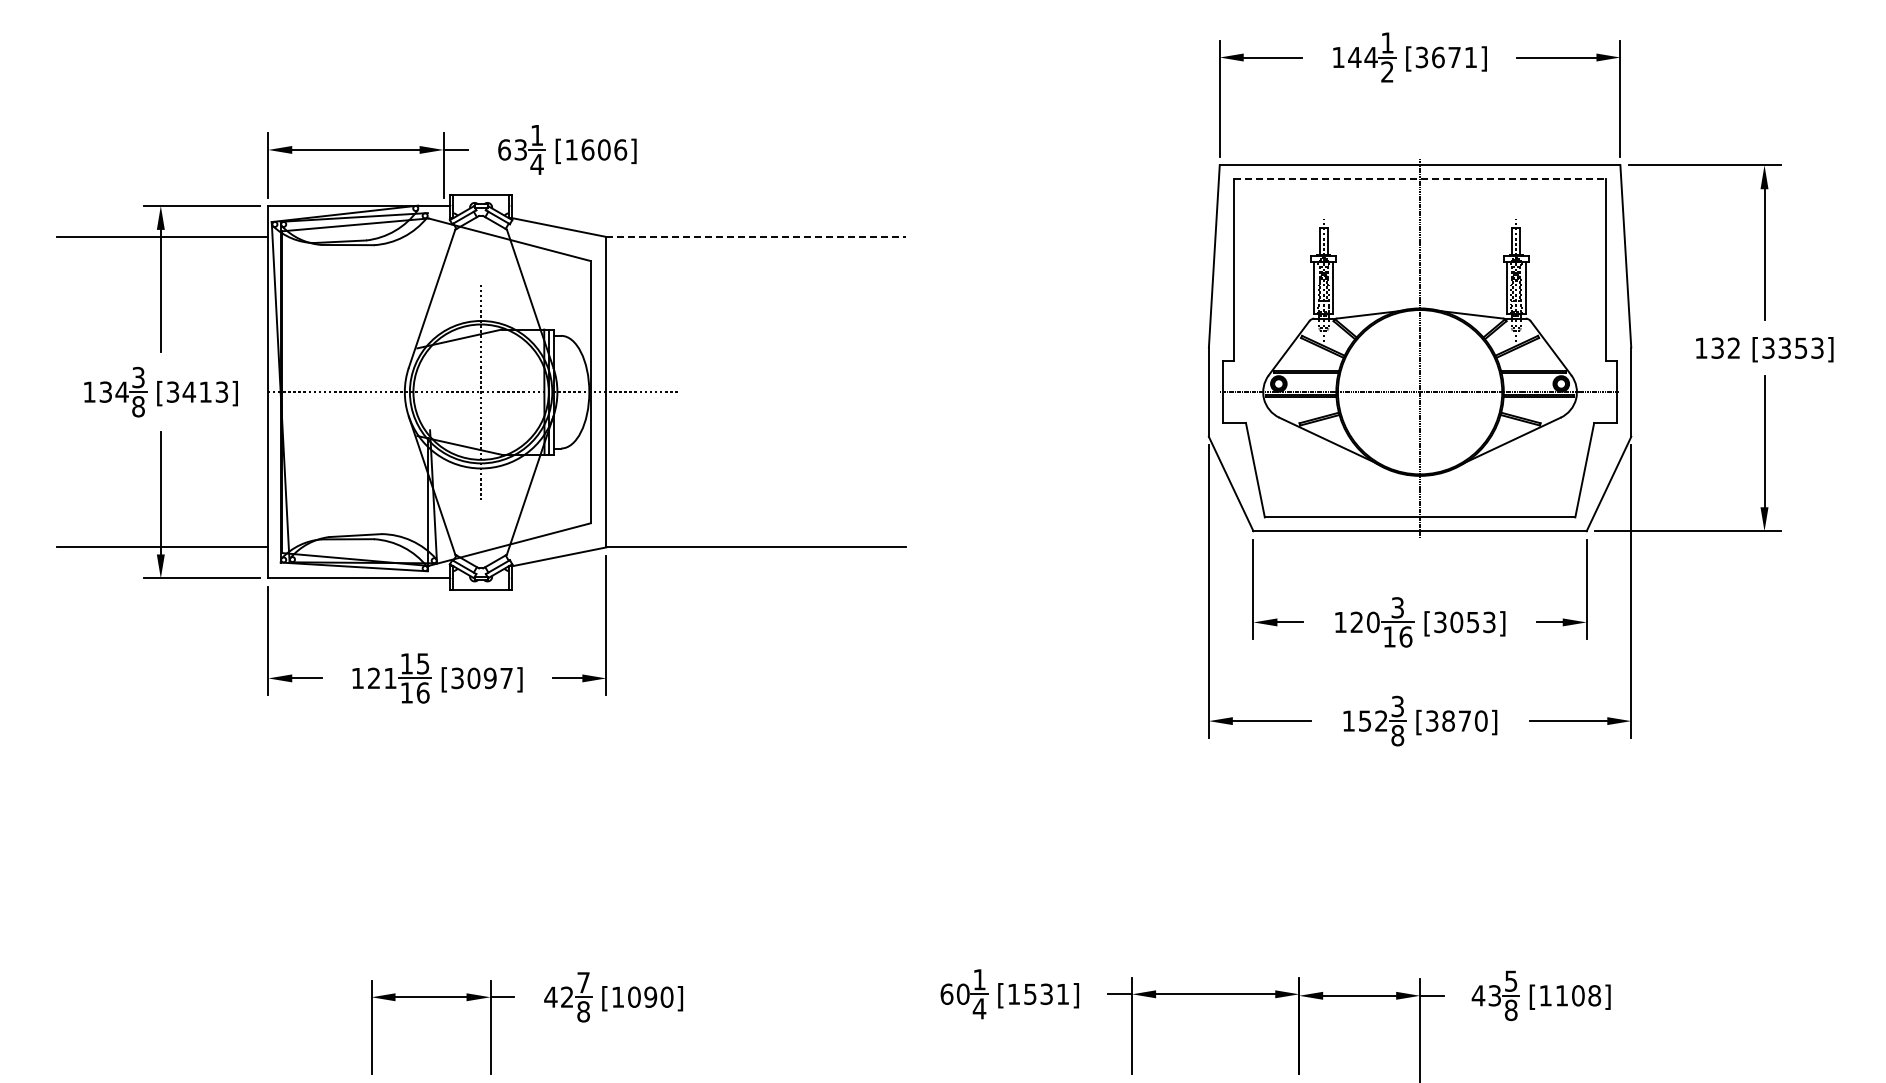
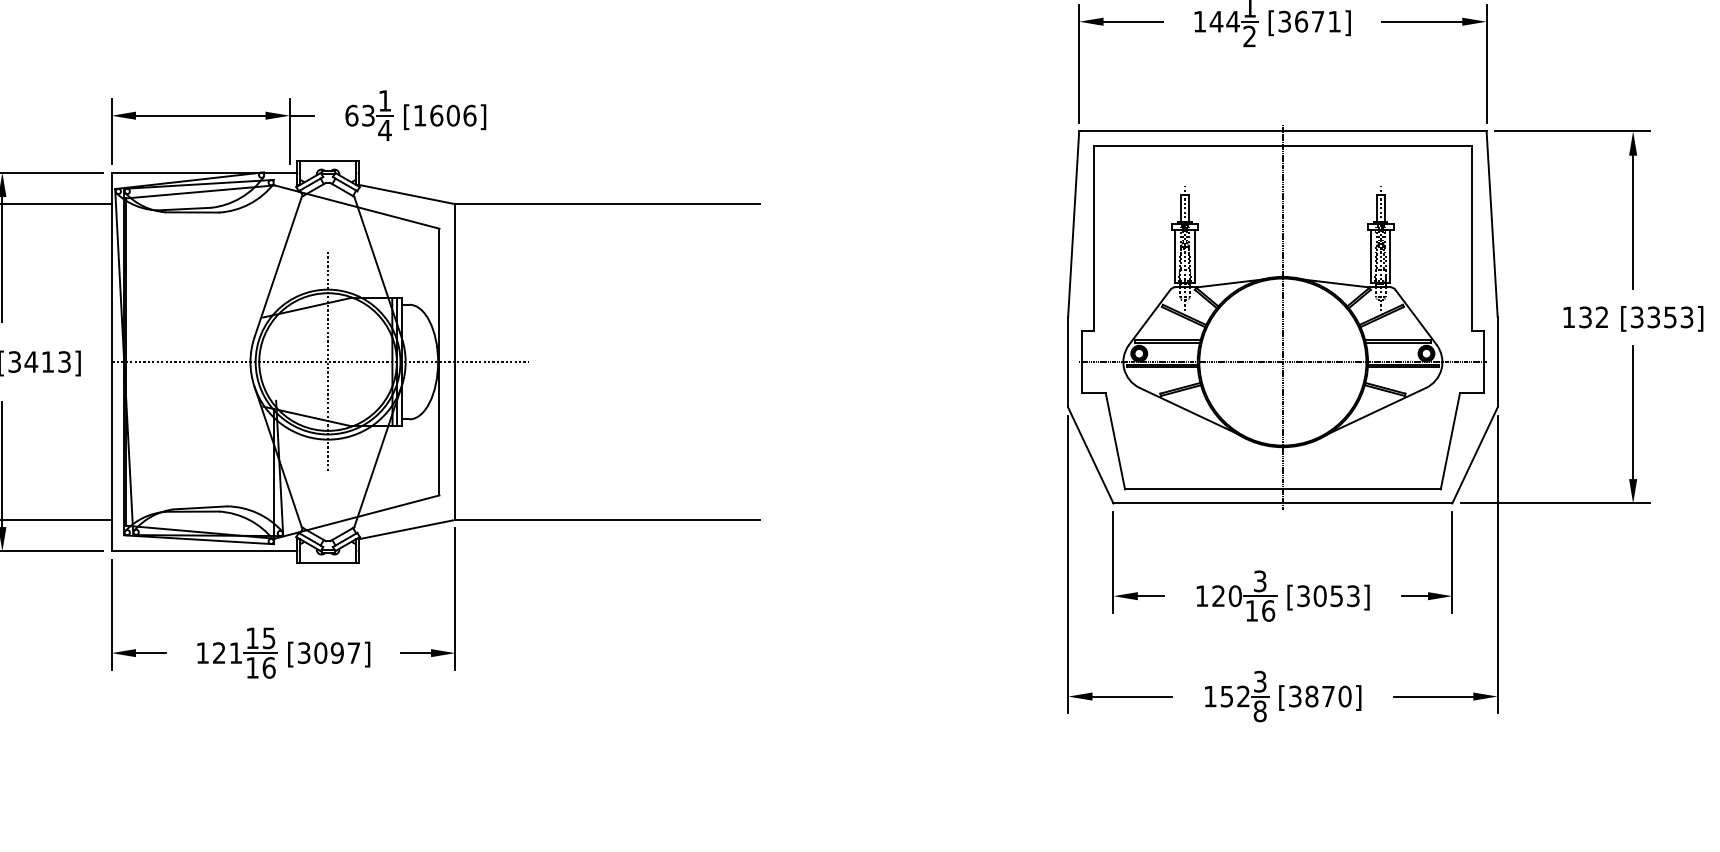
line: (1420, 179) -> (1283, 145), dashed -> solid
line: (755, 236) -> (607, 203), dashed -> solid

